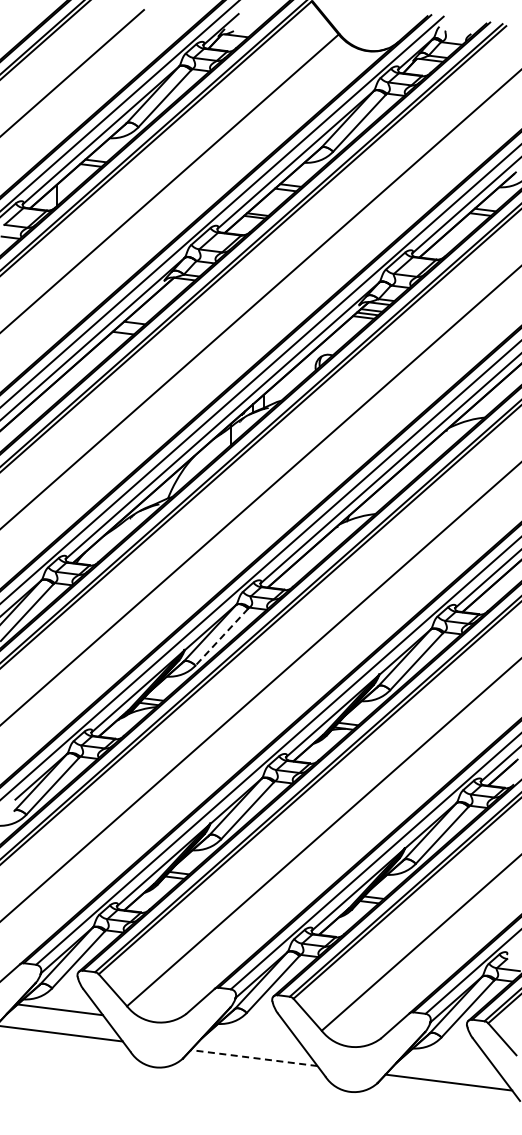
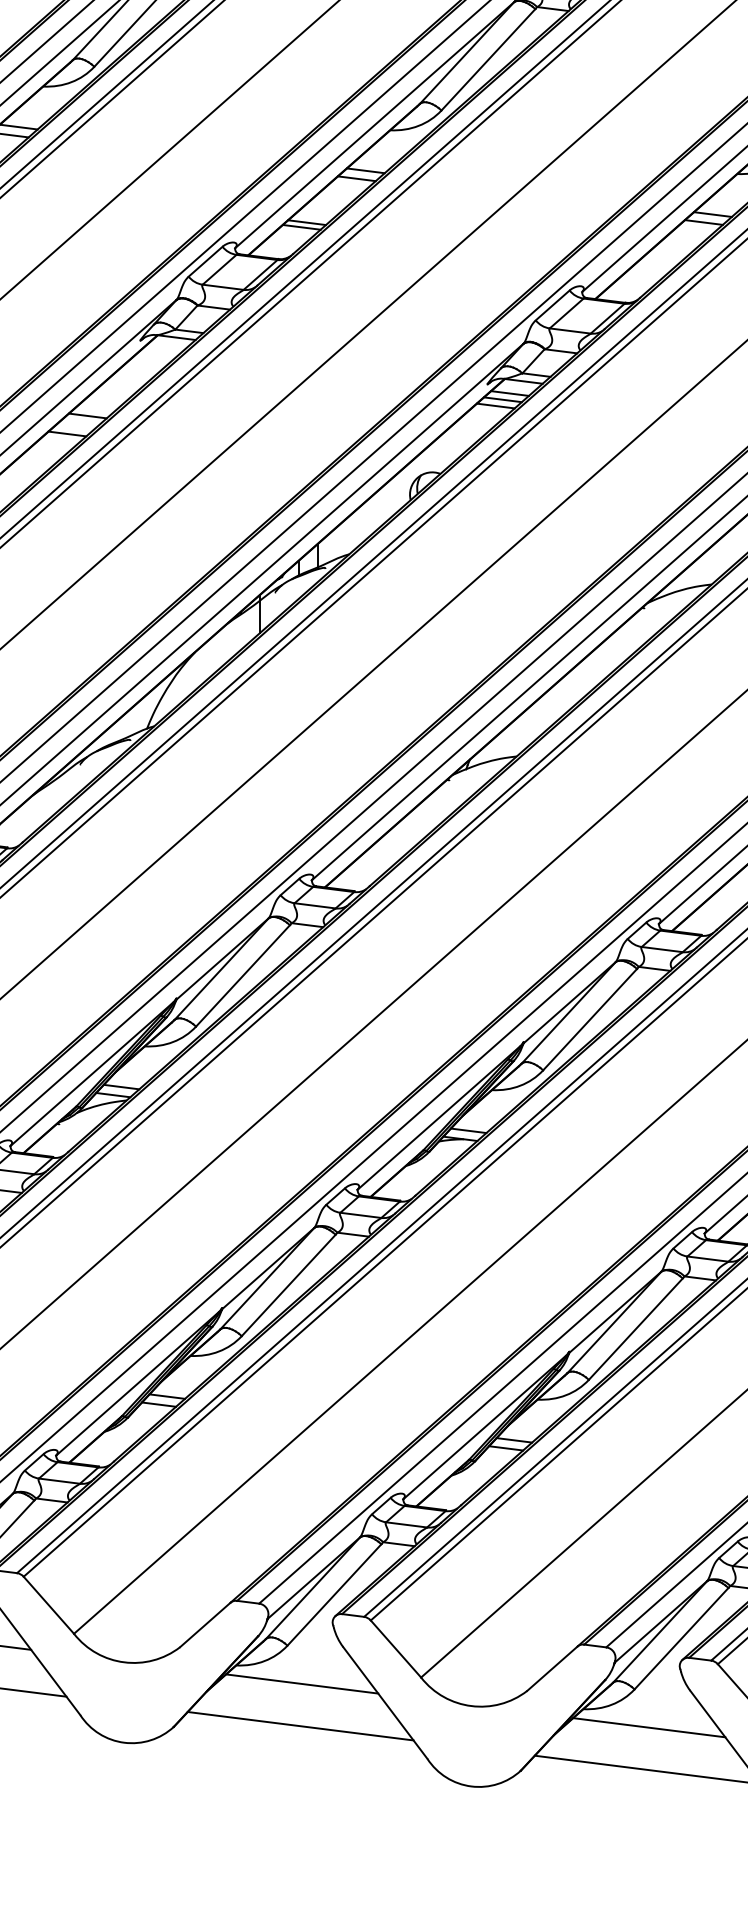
line: (221, 637) -> (242, 976), dashed -> solid
line: (254, 1034) -> (301, 1684), added
line: (254, 1058) -> (301, 1726), dashed -> solid
line: (449, 1058) -> (648, 1726), added

